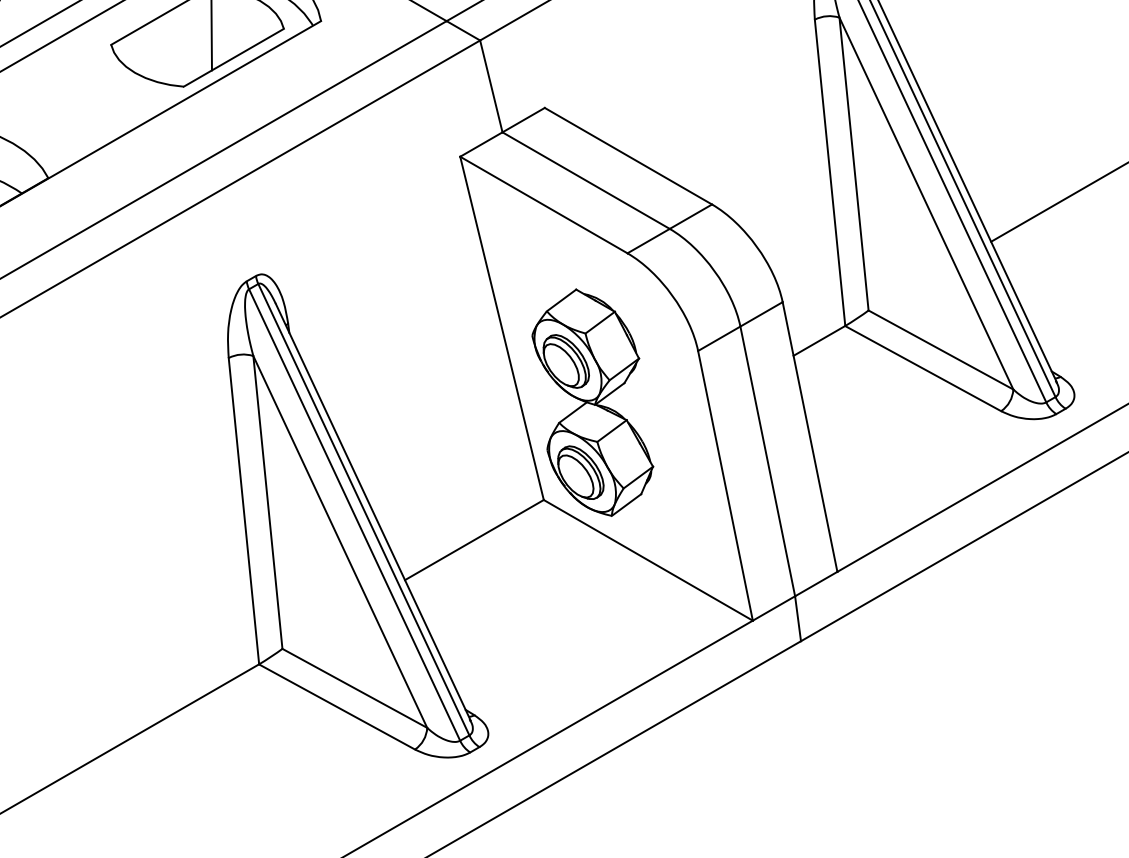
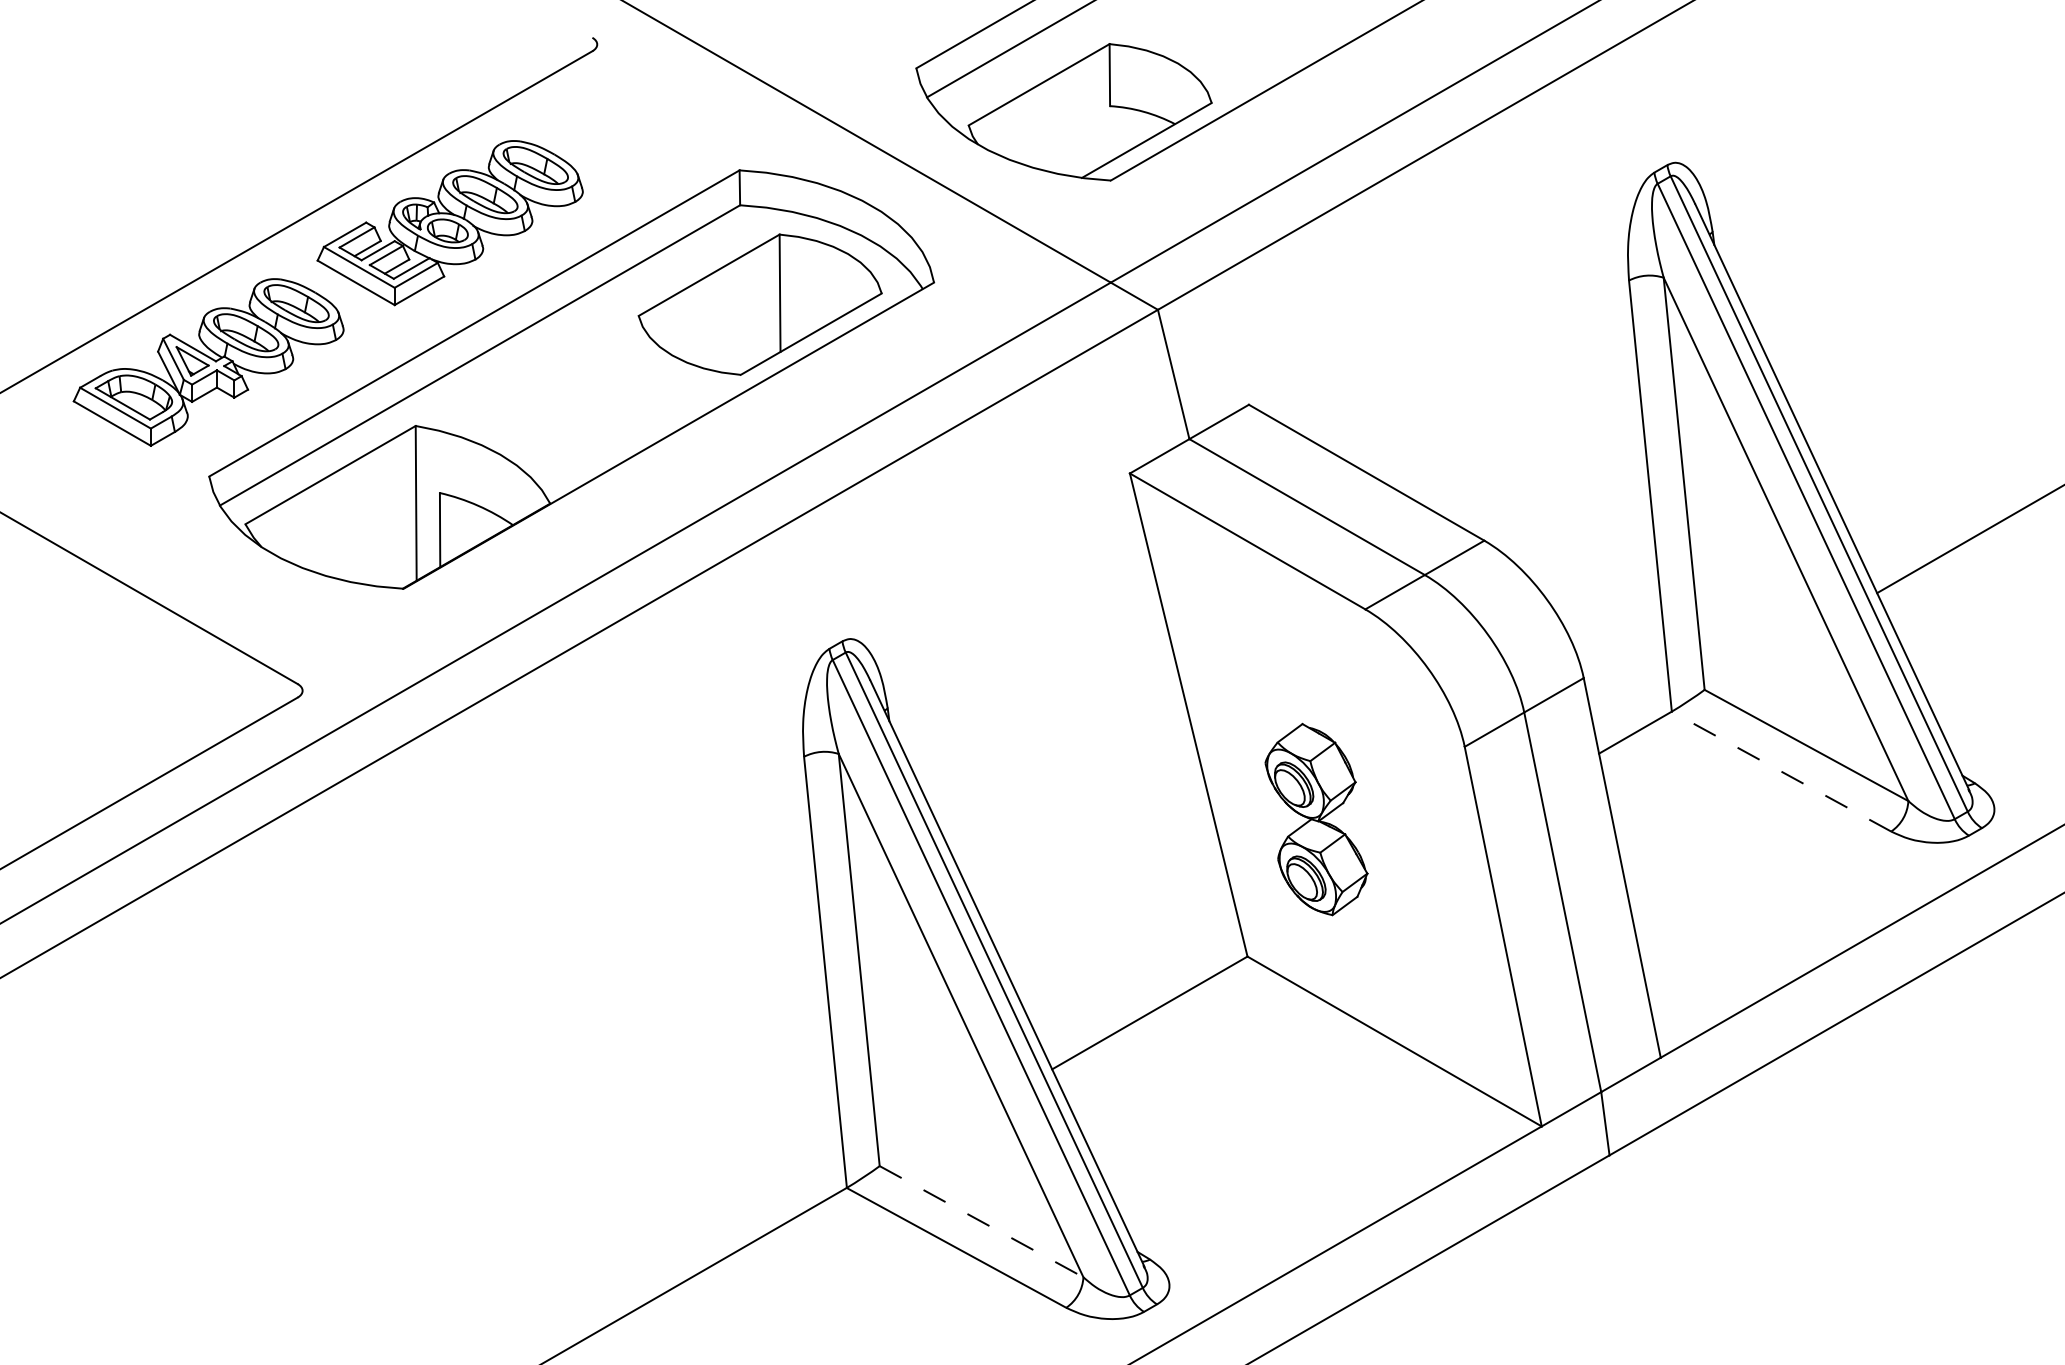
line: (923, 368) -> (1781, 771), solid -> dashed
part: (592, 402) -> (1316, 819), size x0.6
line: (355, 688) -> (982, 1221), solid -> dashed

